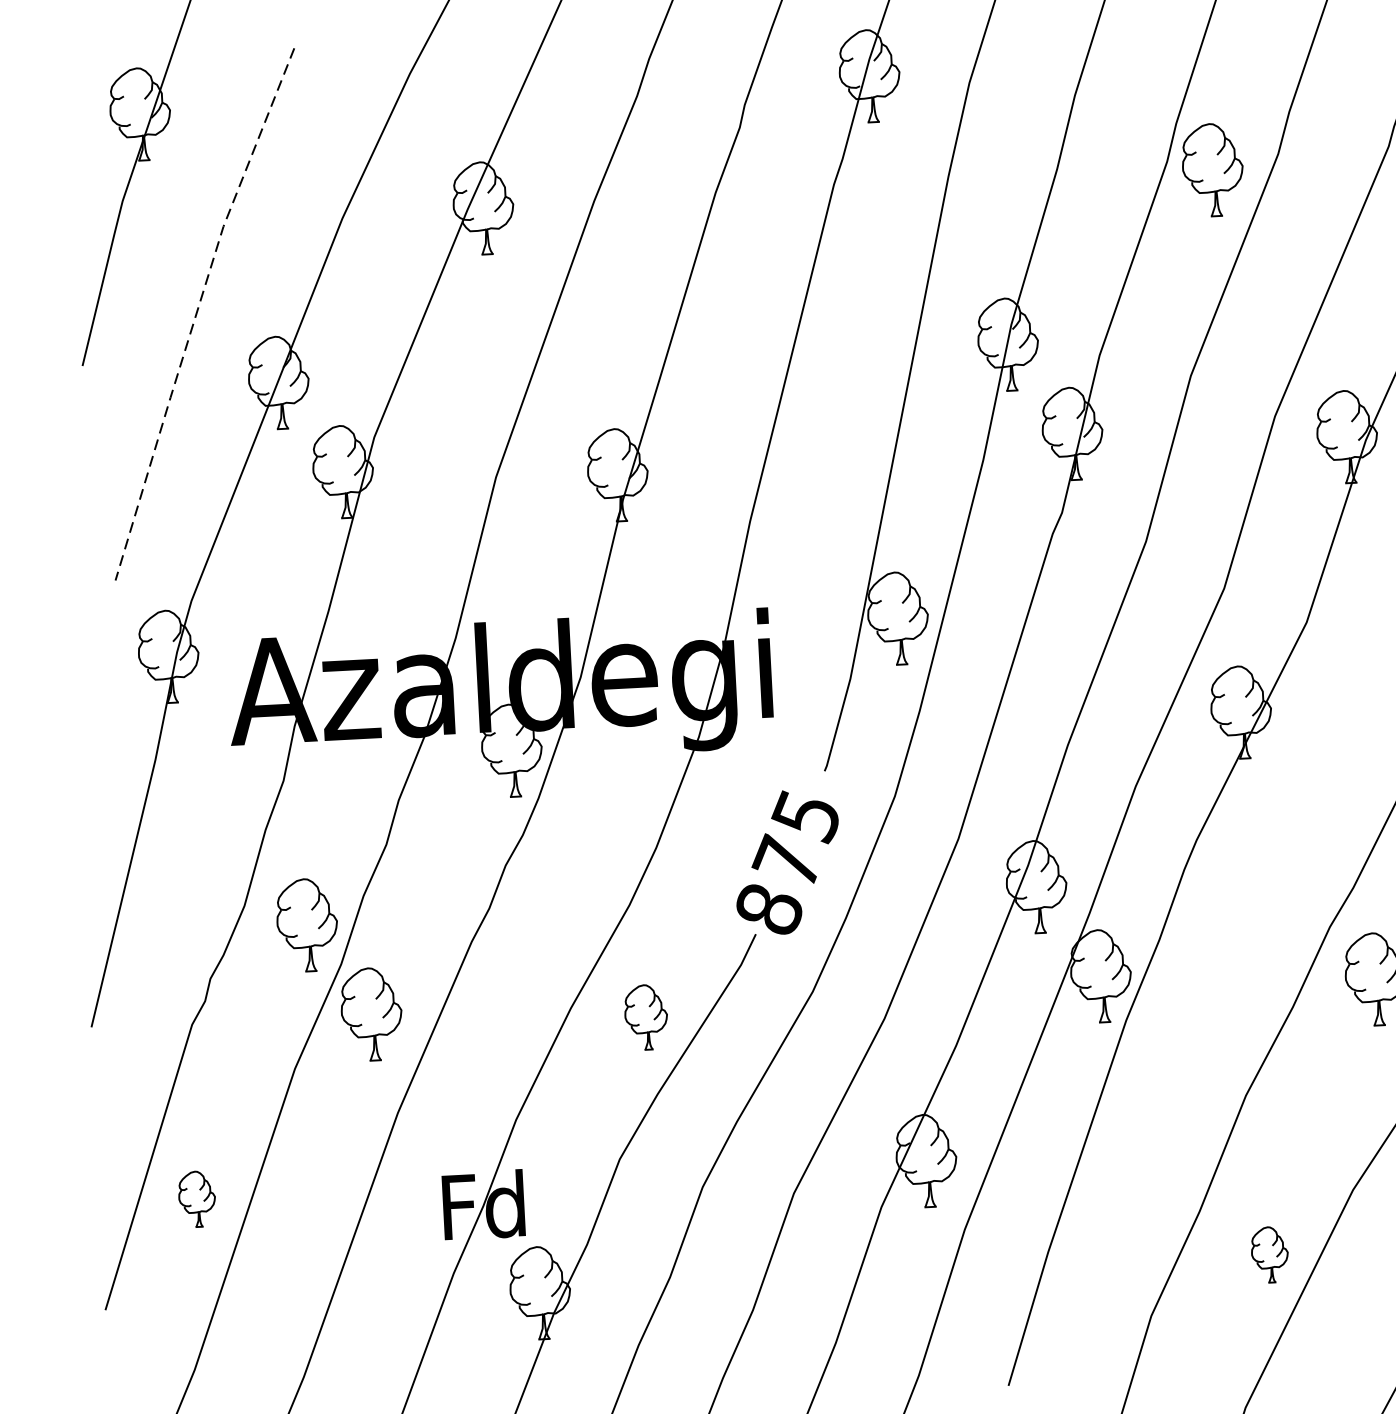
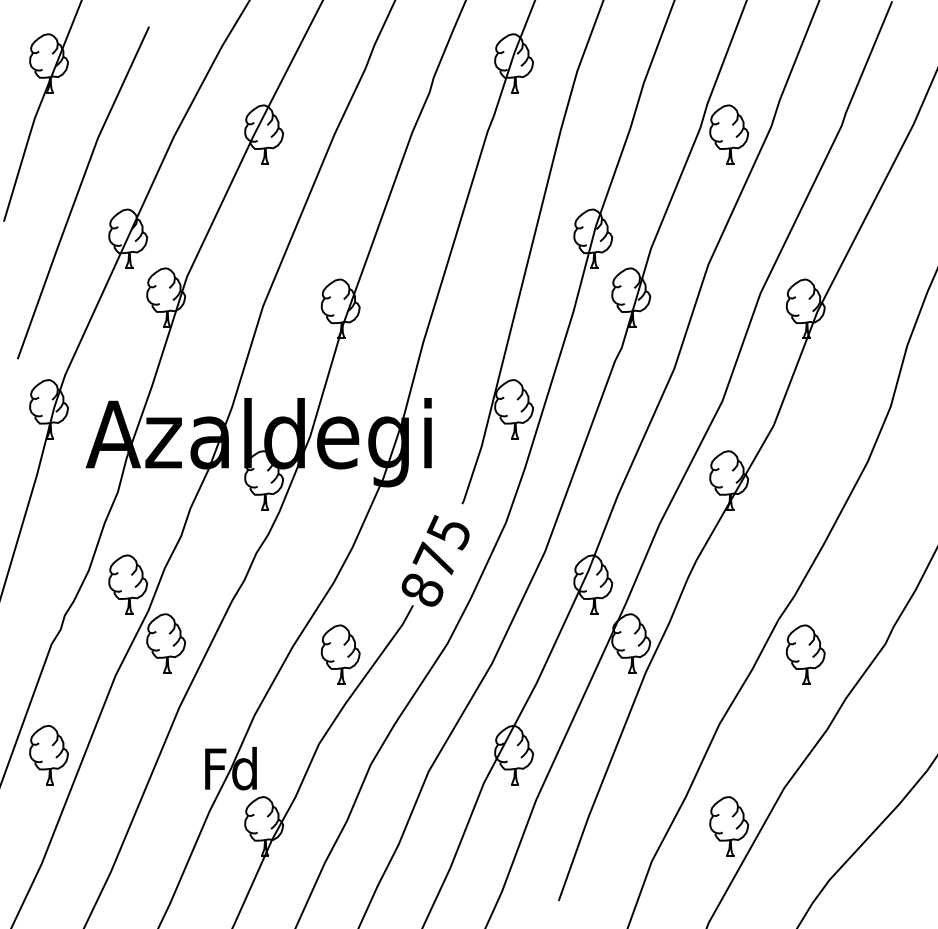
line: (196, 310) -> (78, 190), dashed -> solid
part: (646, 1017) -> (340, 654), size x1.43
part: (196, 1199) -> (48, 755), size x1.67
part: (1270, 1254) -> (729, 826), size x1.67

